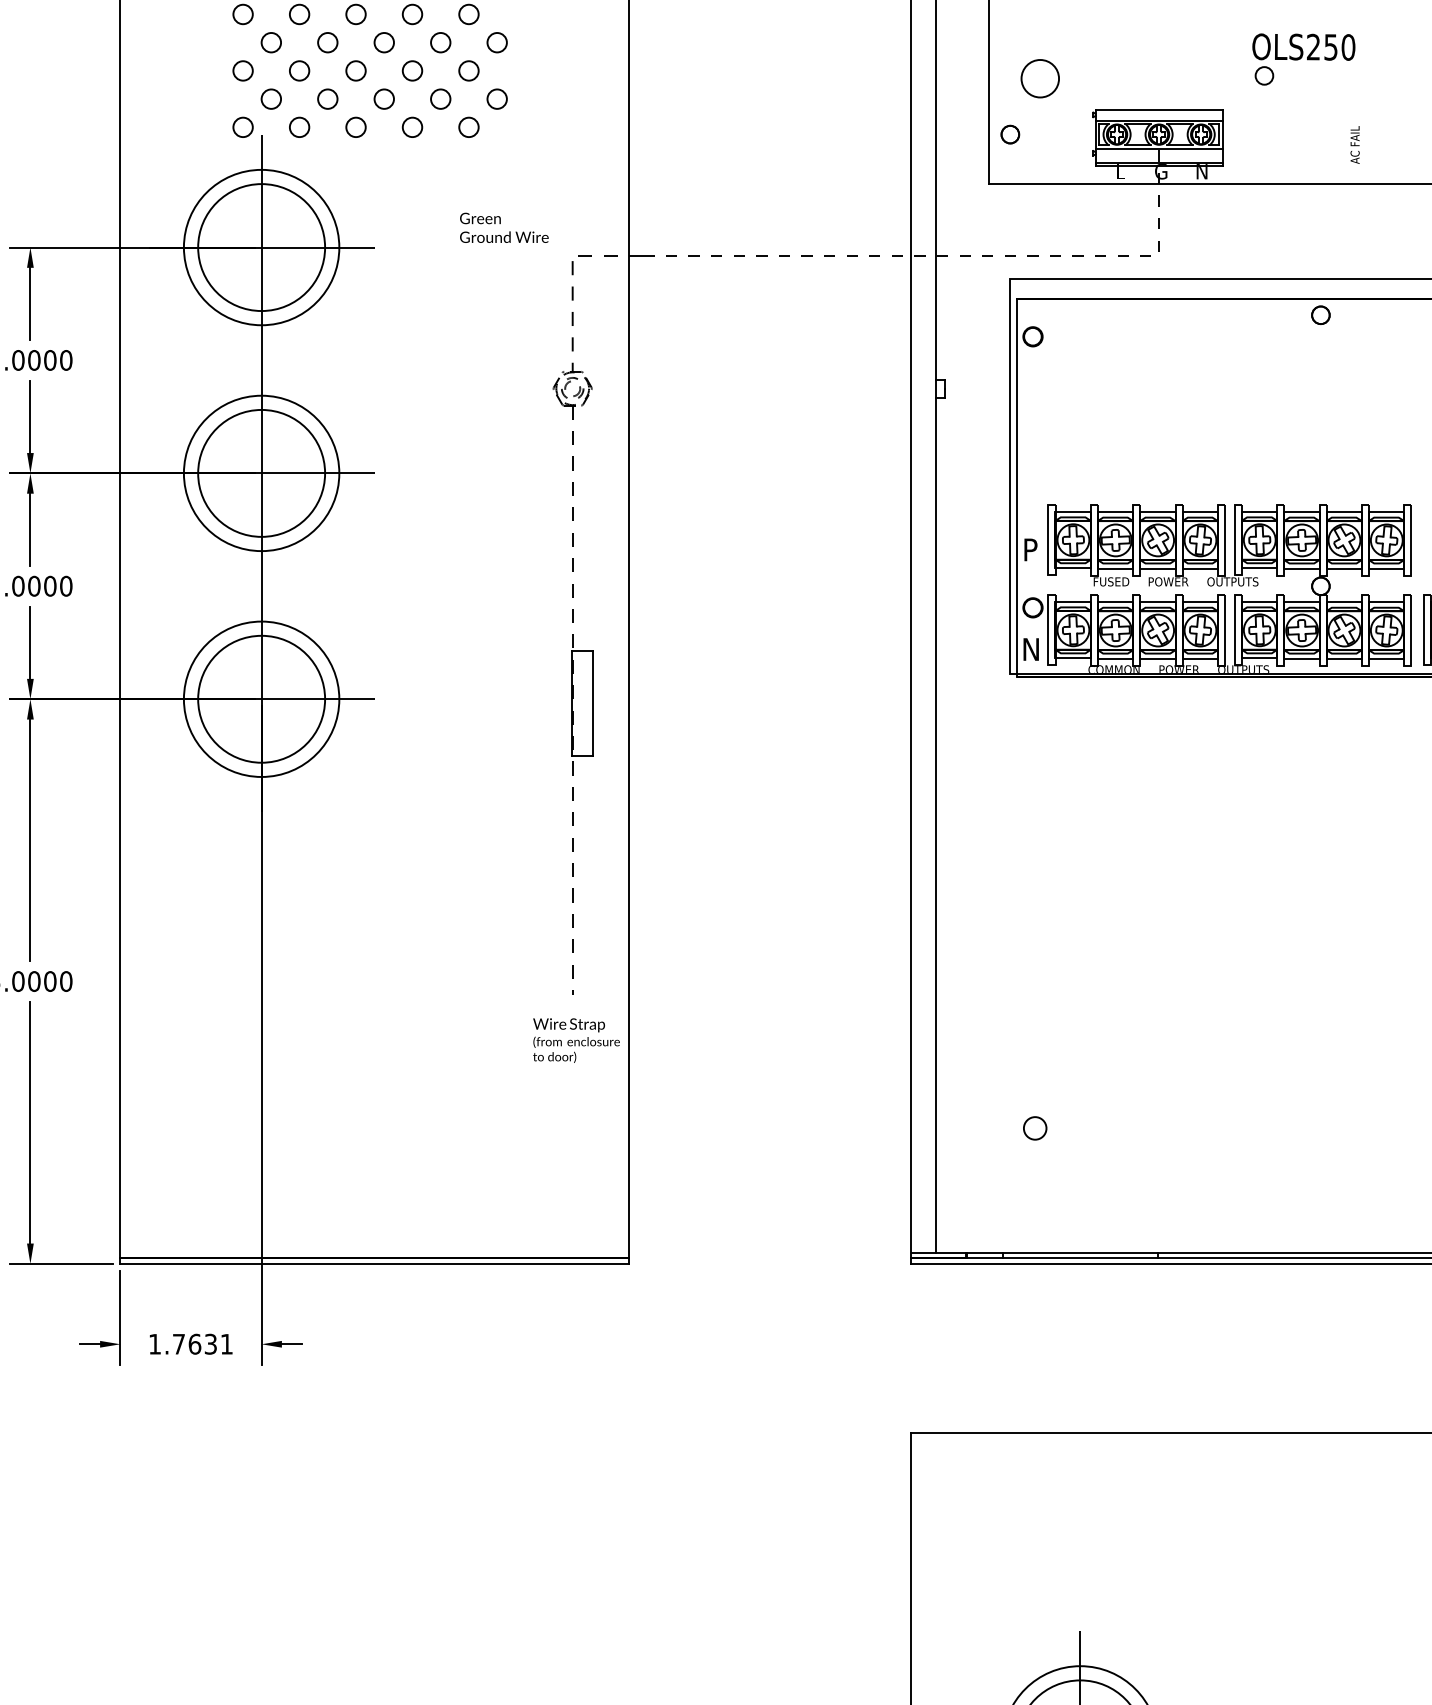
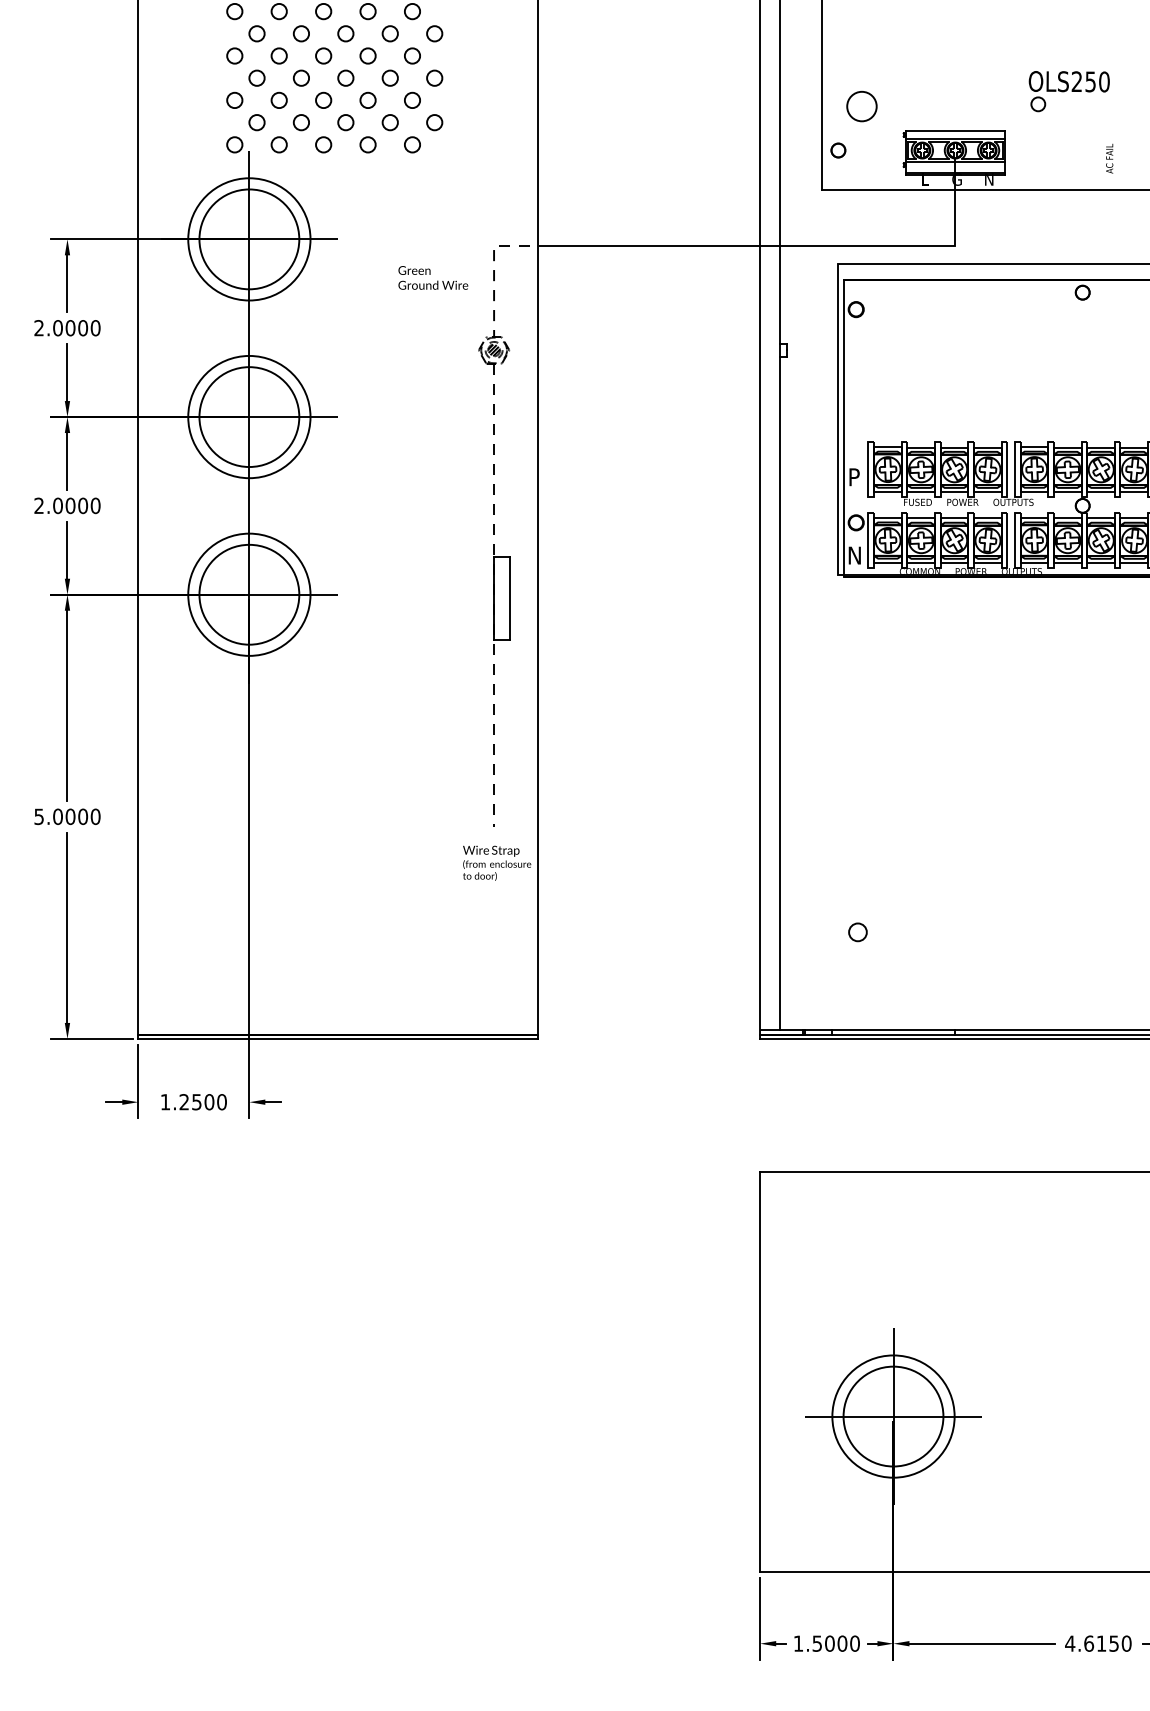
text: (504, 227) -> (433, 277), moved
line: (958, 255) -> (797, 245), dashed -> solid
hatch: (573, 388) -> (494, 350), added
text: (202, 1344) -> (202, 1102), 1.7631 -> 1.2500

